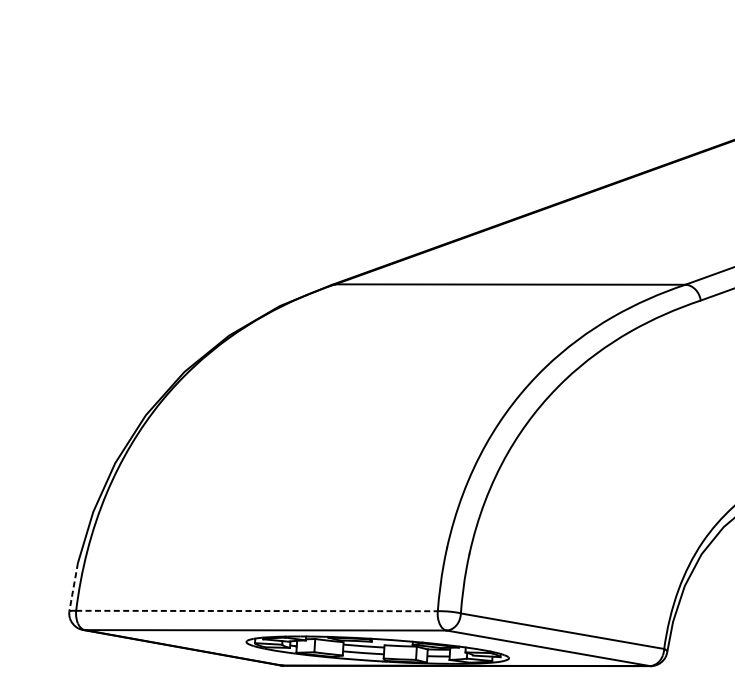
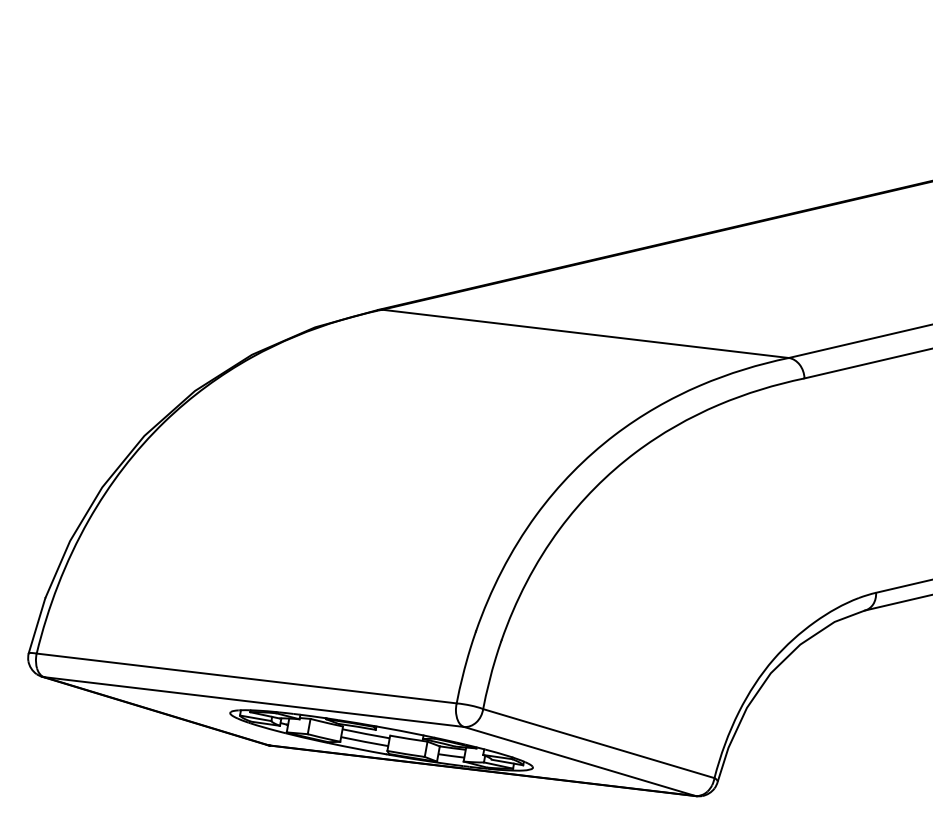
line: (74, 586) -> (37, 625), dashed -> solid
line: (257, 610) -> (247, 678), dashed -> solid

